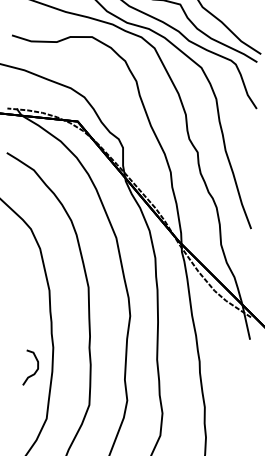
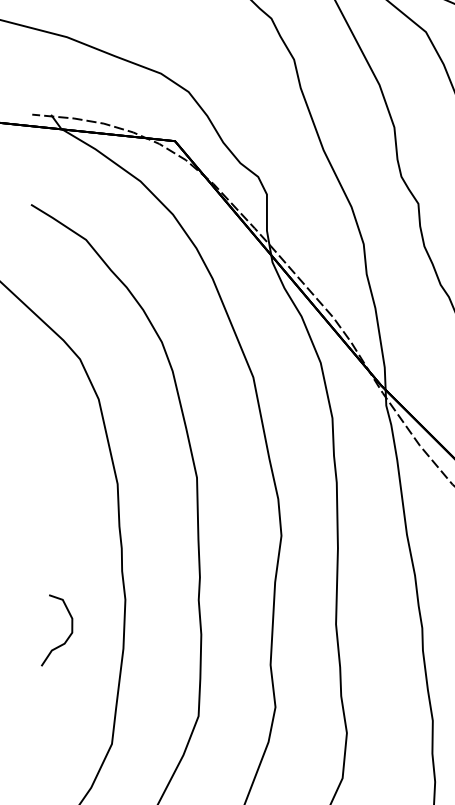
curve: (35, 370) -> (66, 636), moved

